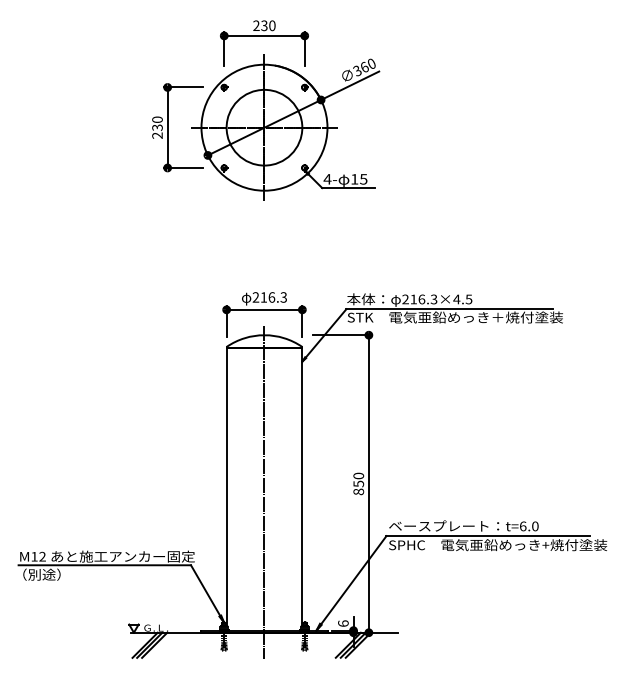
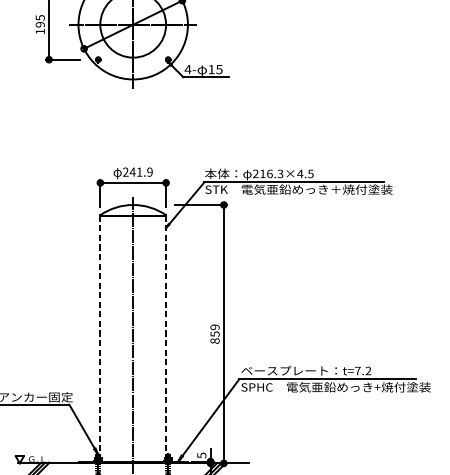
text: (157, 127) -> (40, 24), 230 -> 195
text: (273, 297) -> (141, 172), 216.3 -> 241.9
text: (358, 475) -> (214, 326), 850 -> 859
line: (226, 487) -> (100, 337), solid -> dashed
line: (302, 487) -> (166, 337), solid -> dashed
text: (529, 526) -> (363, 371), t=6.0 -> t=7.2
text: (343, 623) -> (201, 455), 6 -> 5

